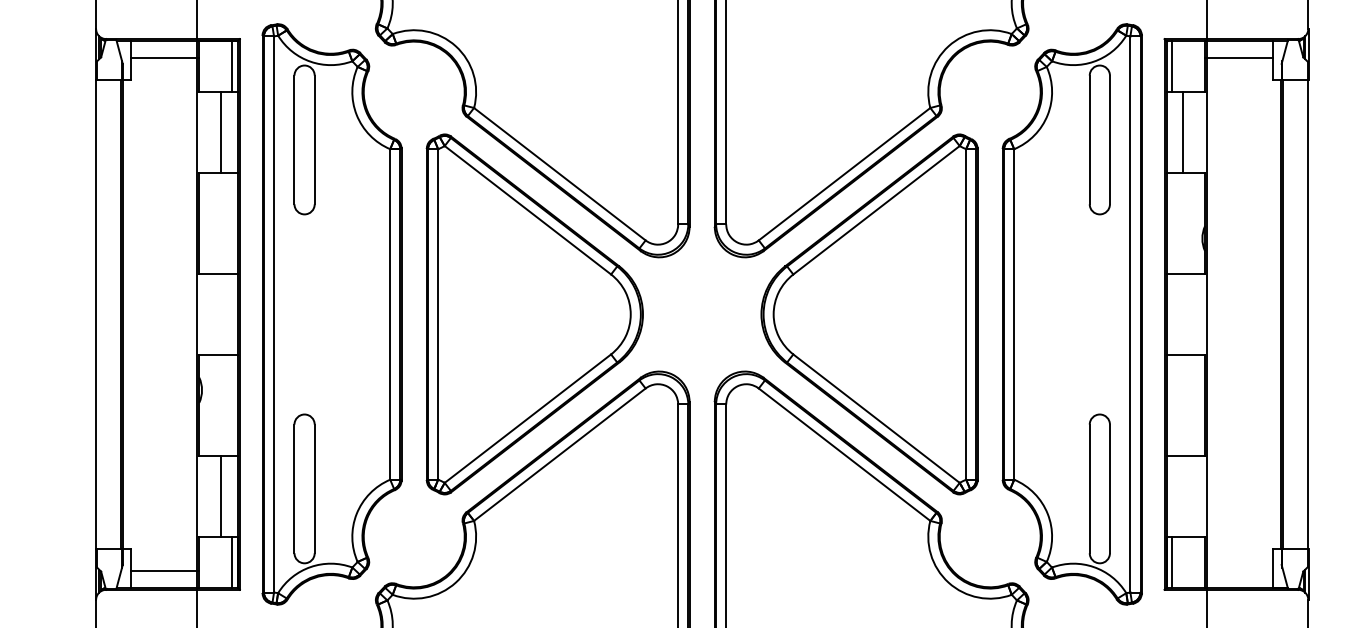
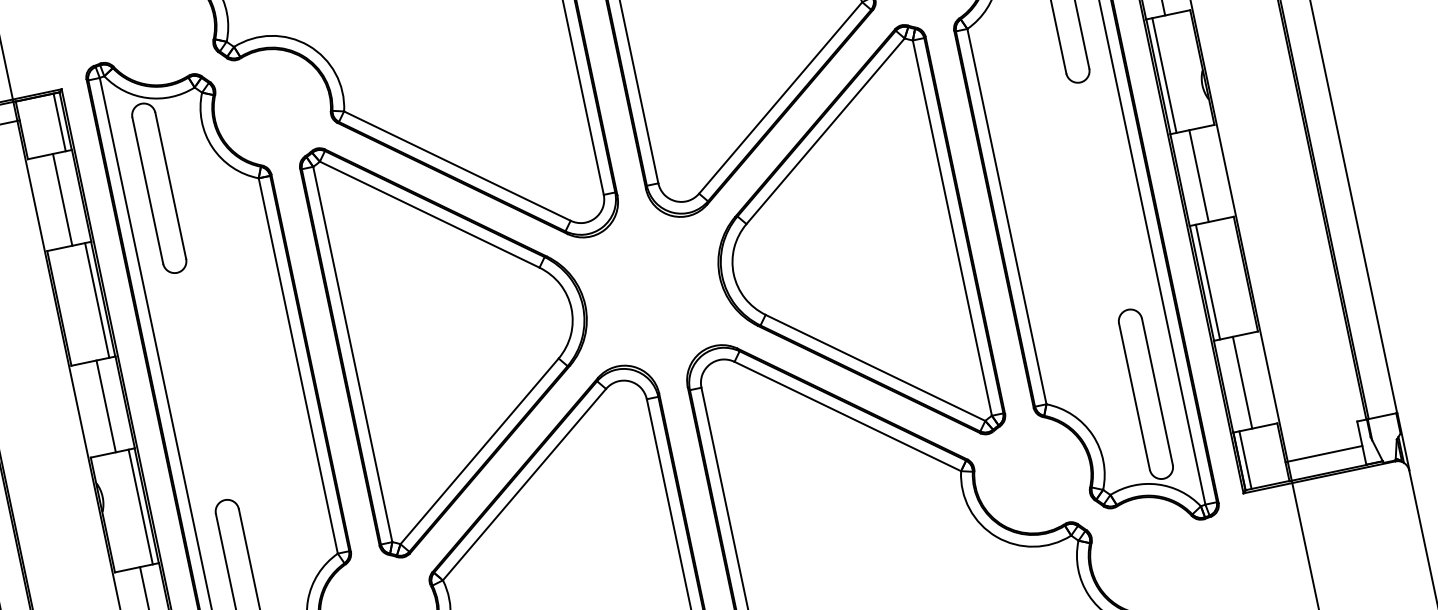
line: (232, 223) -> (97, 300), added
line: (1172, 223) -> (1164, 75), added
line: (221, 314) -> (106, 406), added
line: (1183, 314) -> (1199, 176), added
line: (232, 404) -> (140, 505), added
line: (1172, 404) -> (1208, 281), added
line: (1183, 495) -> (1242, 381), added
line: (1239, 570) -> (1324, 453), added

